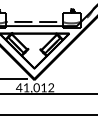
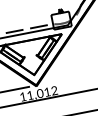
text: (19, 87) -> (23, 96), 41,012 -> 11,012

